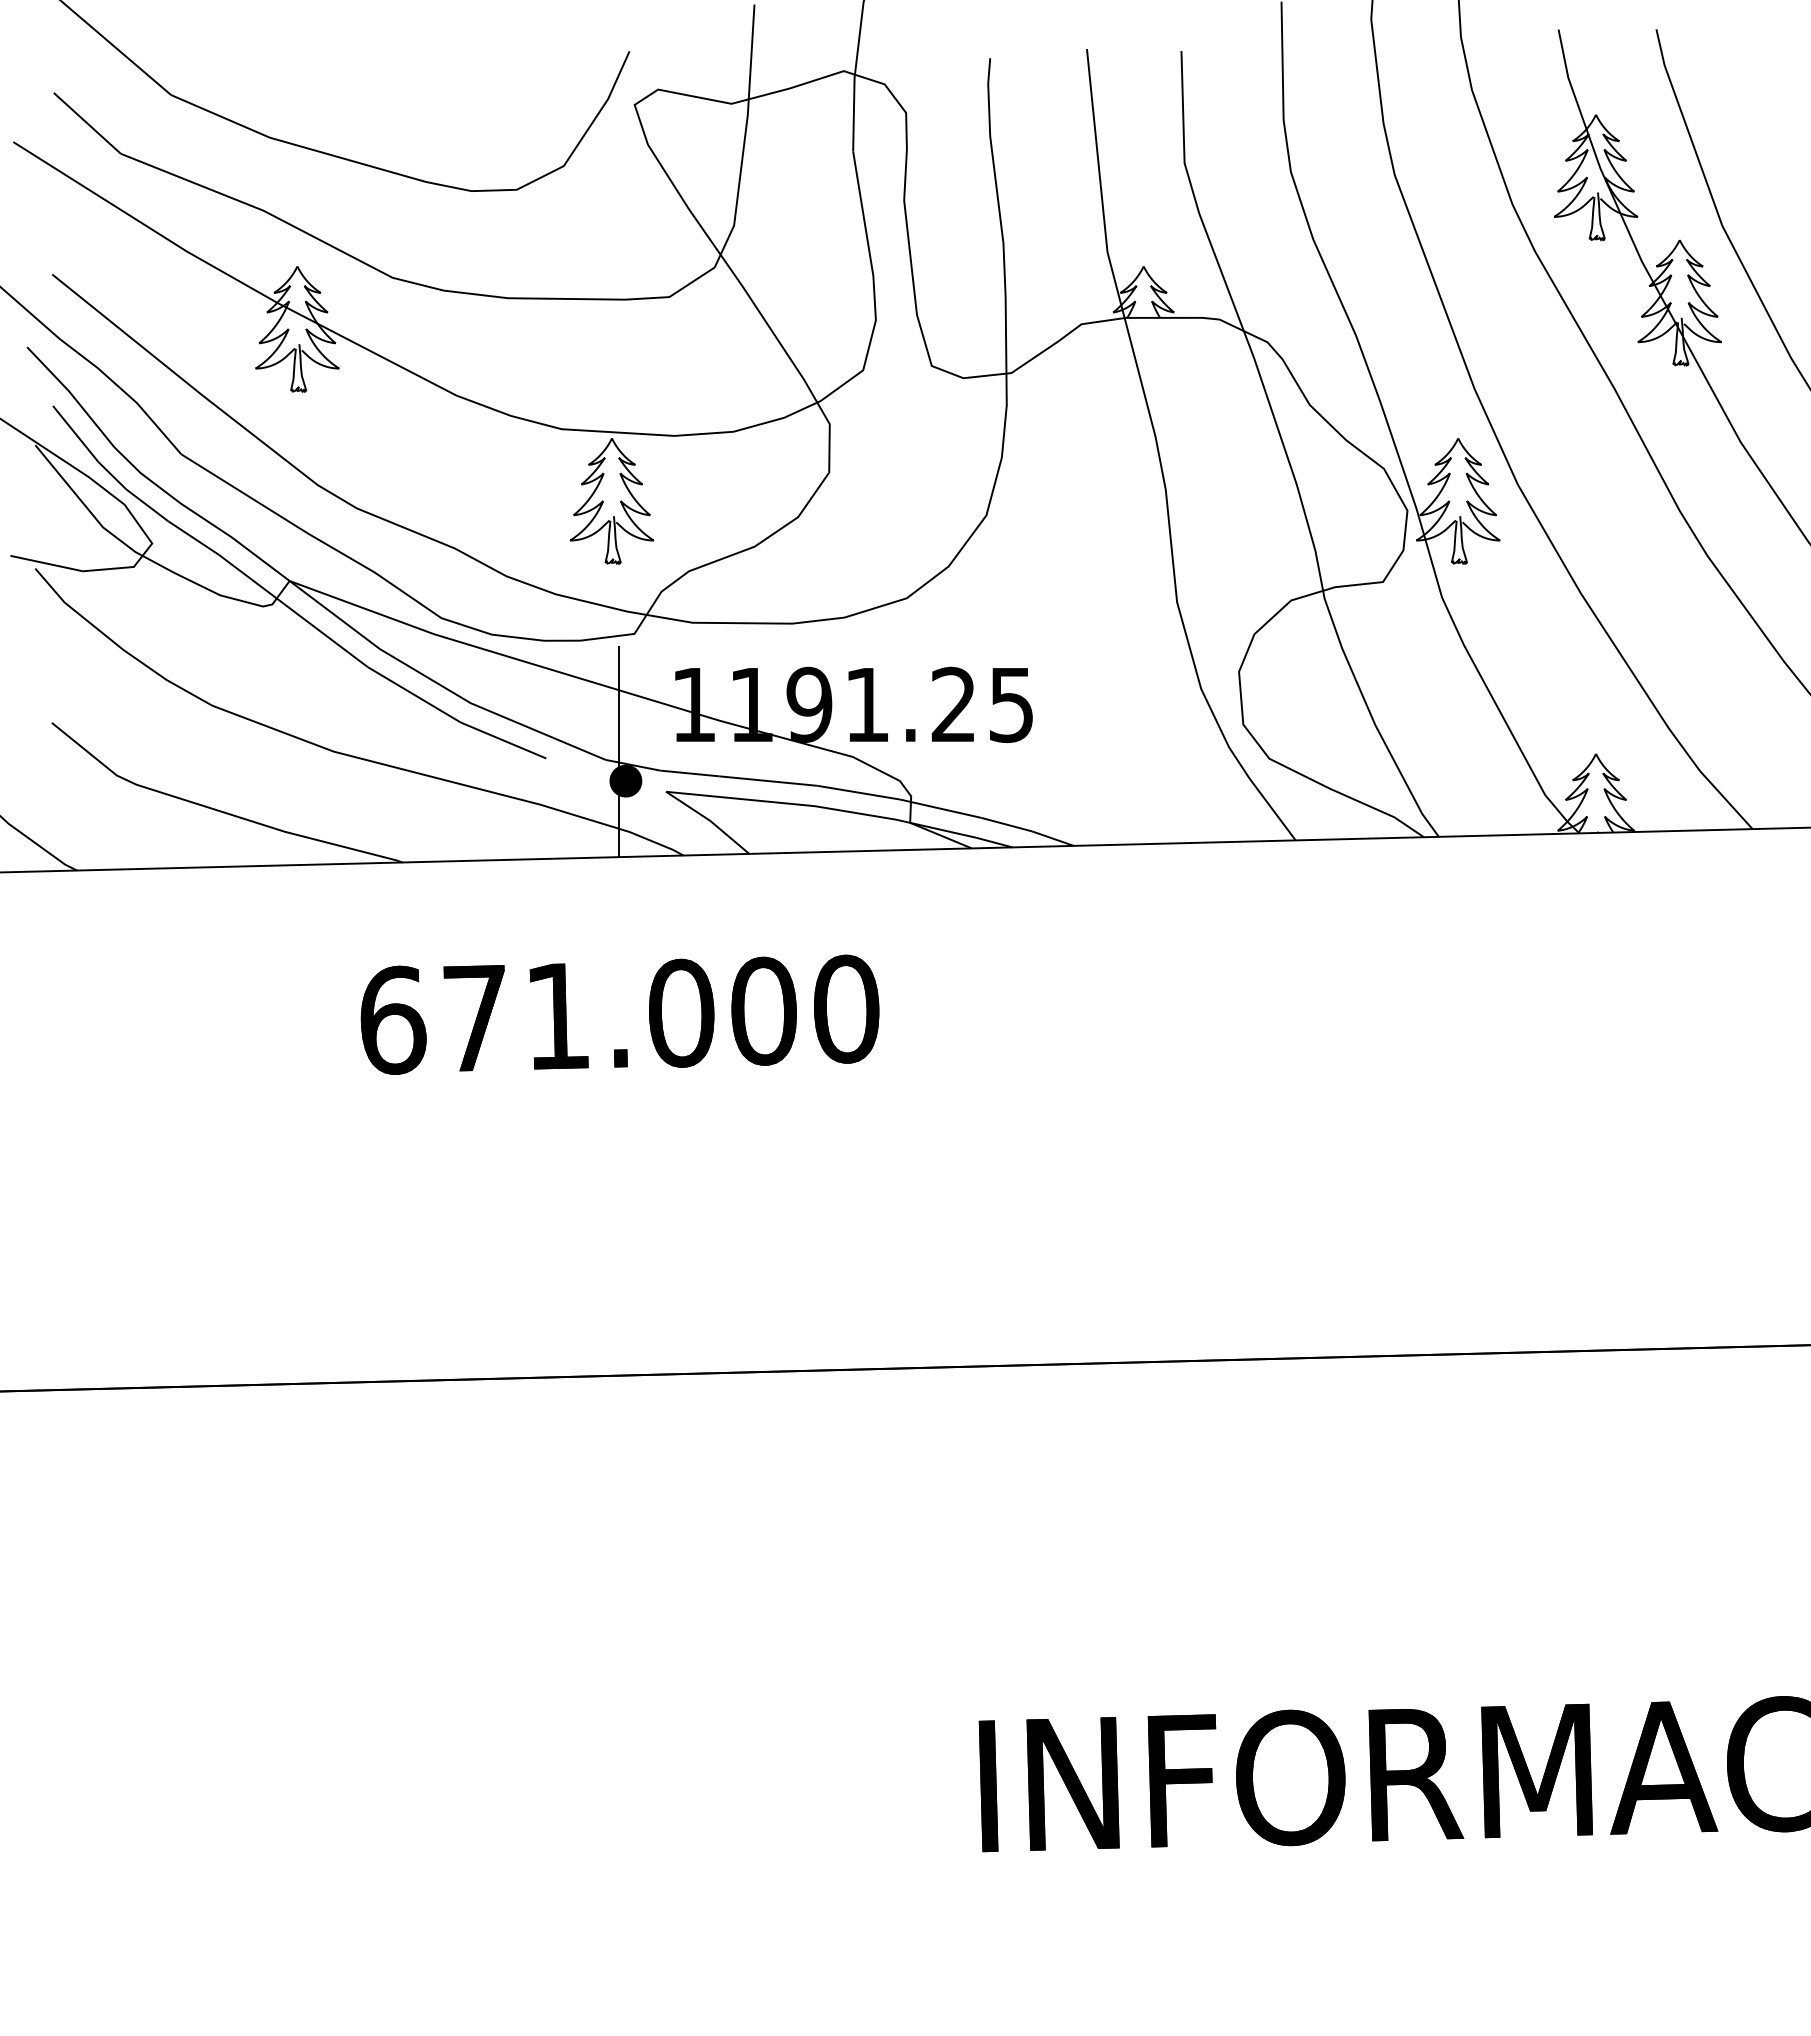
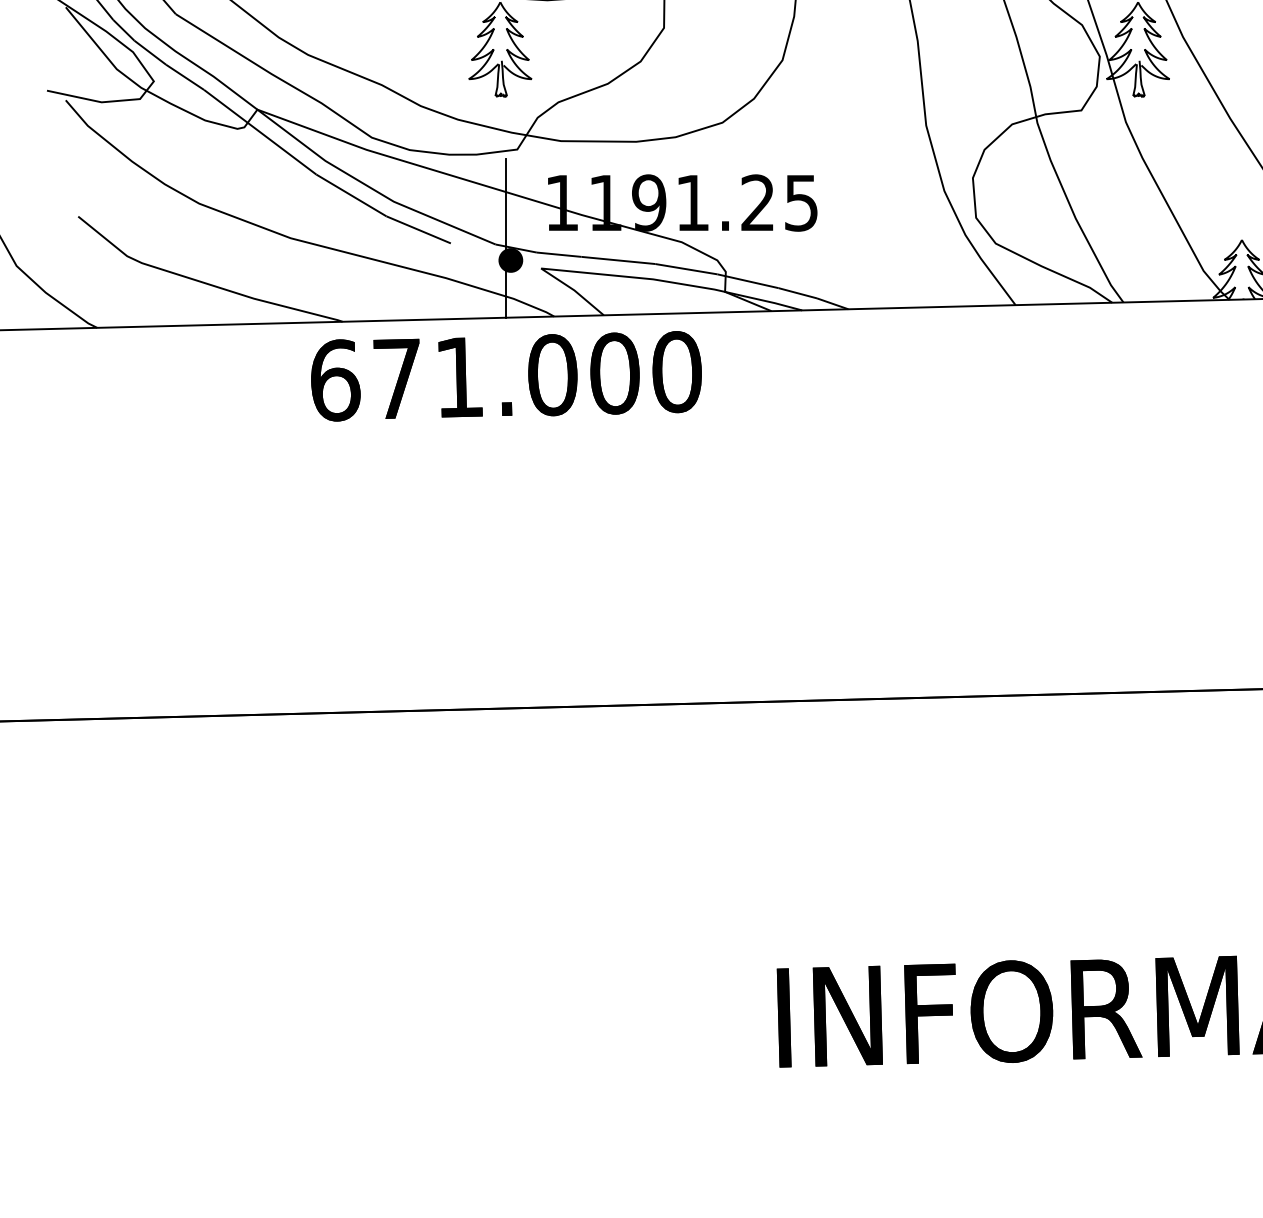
text: (619, 1014) -> (506, 376), moved

